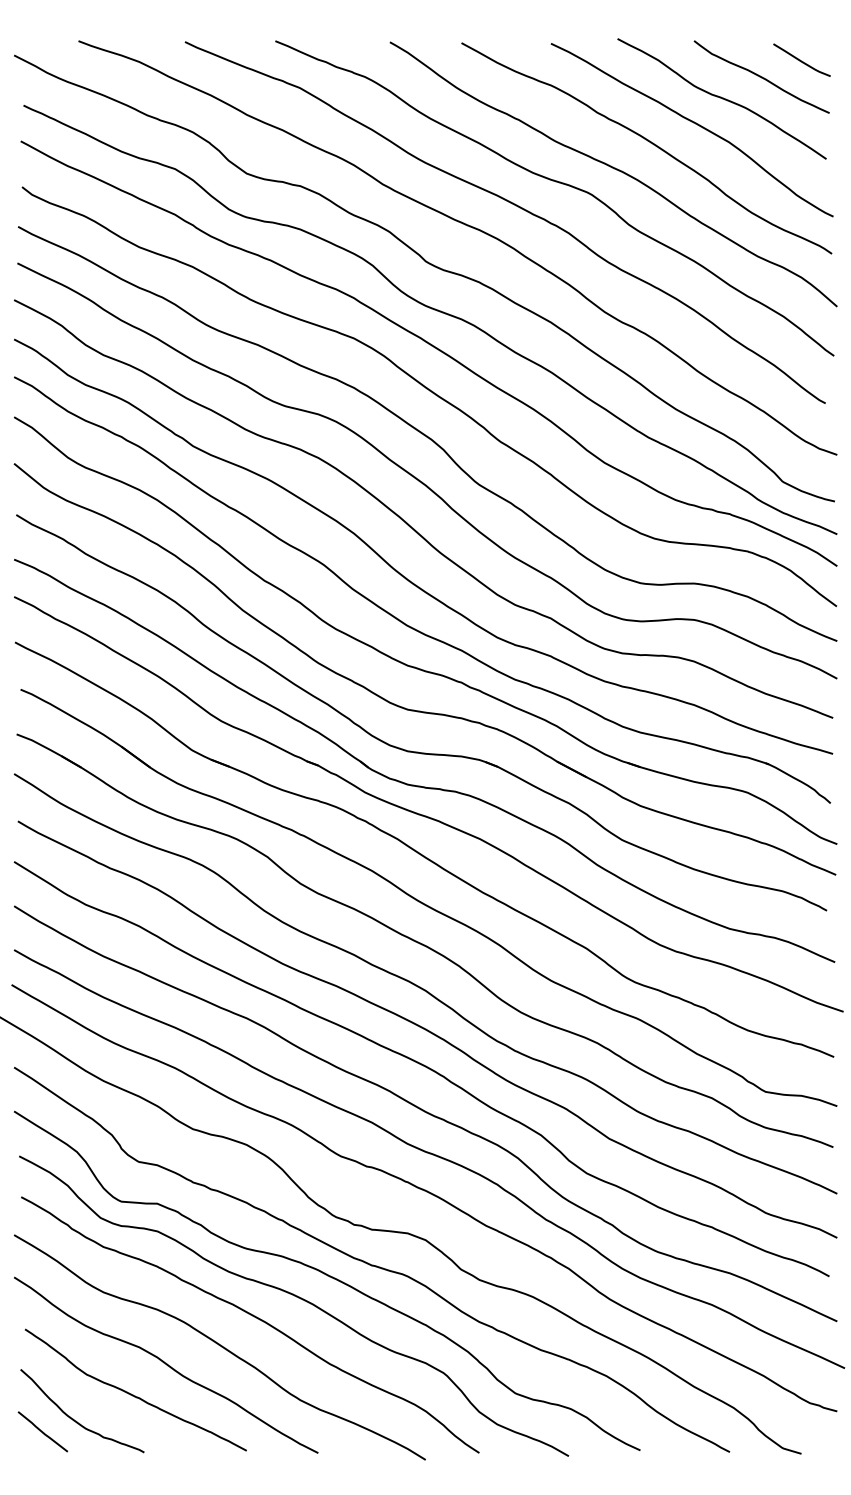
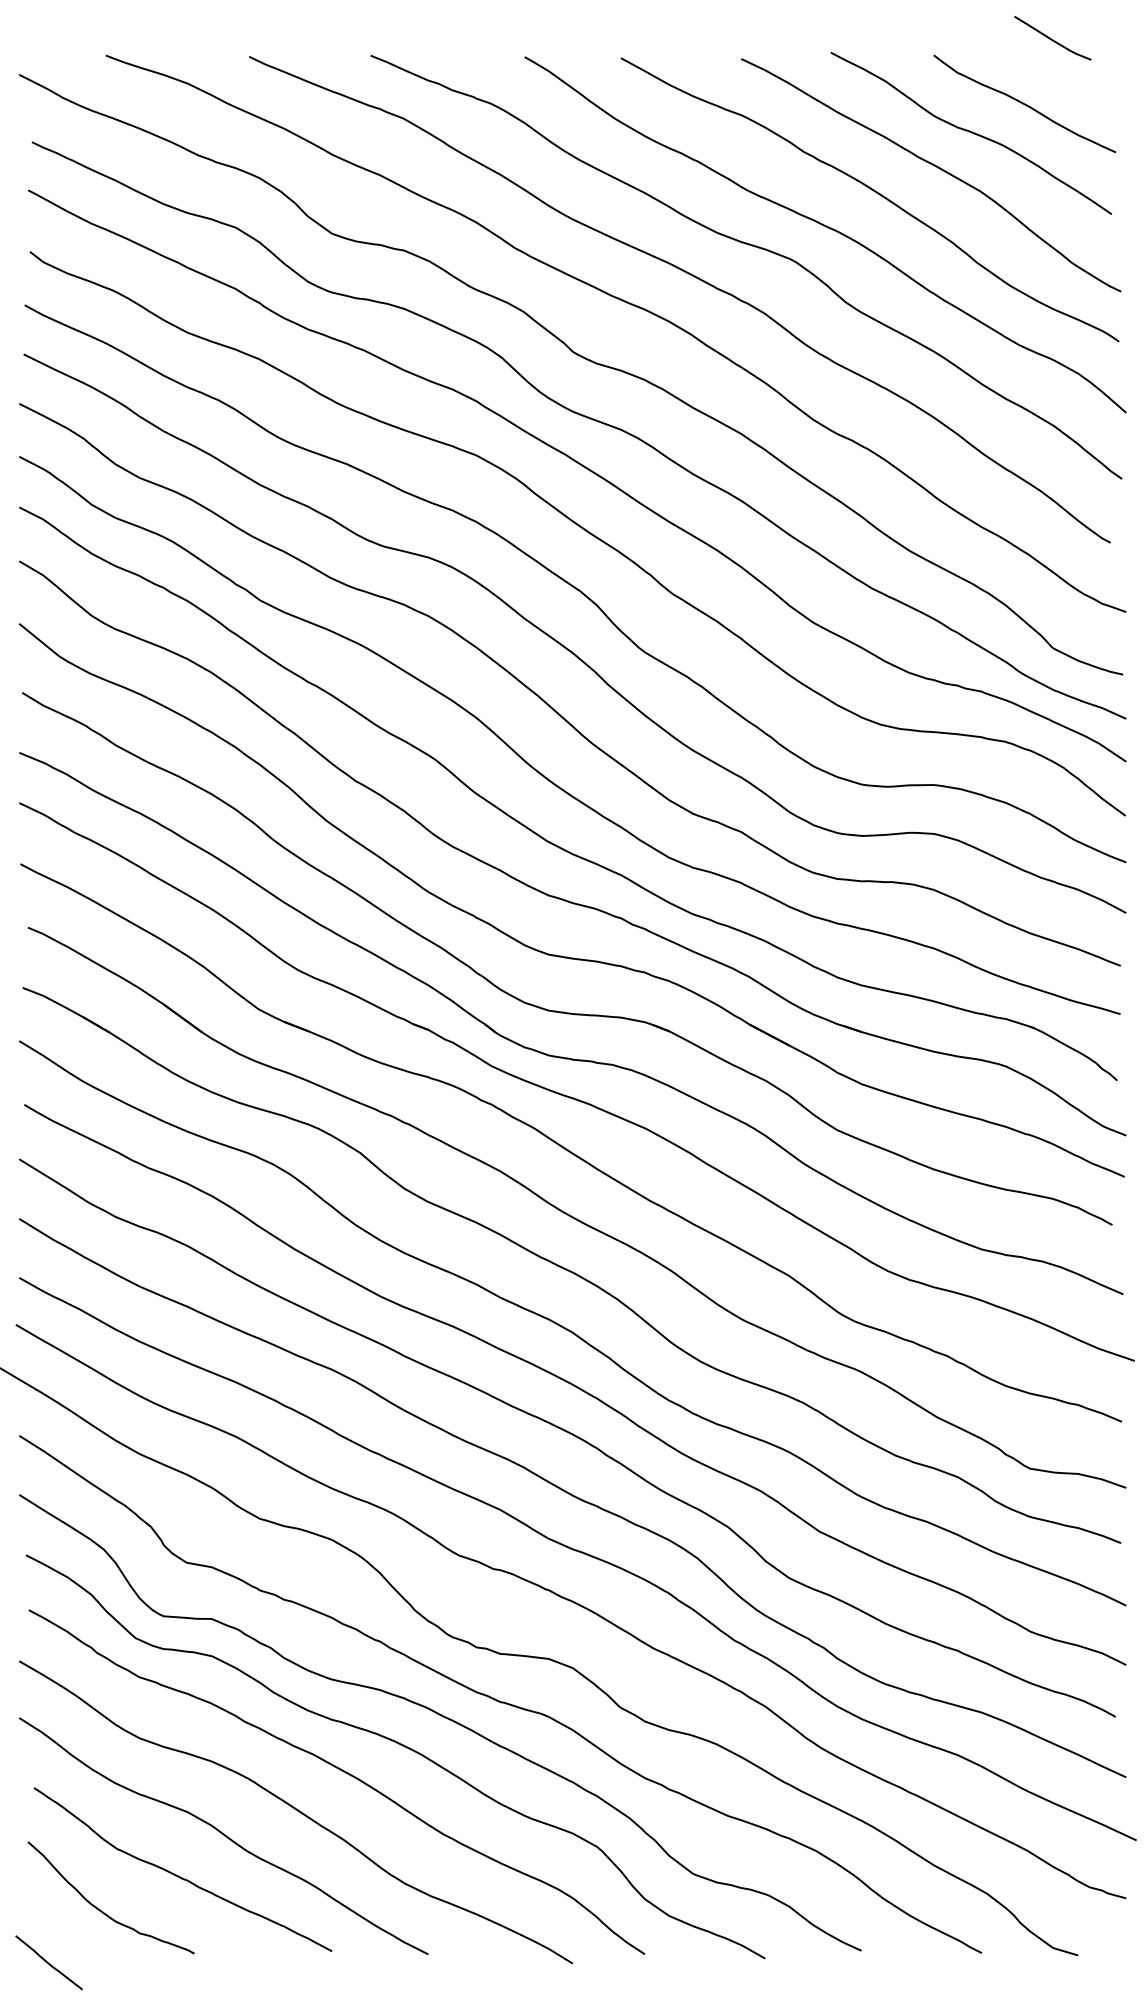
curve: (801, 60) -> (1051, 38), moved
curve: (42, 1431) -> (48, 1962), moved

